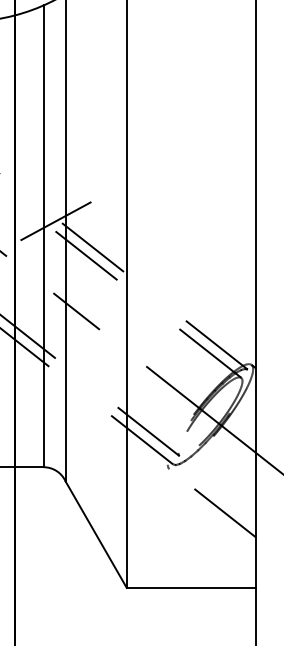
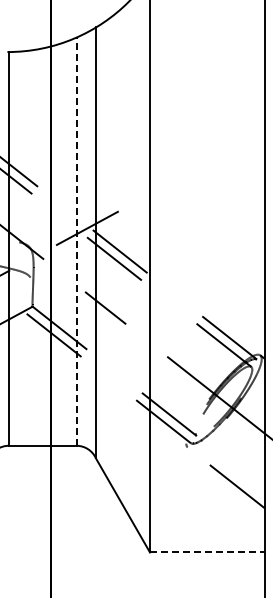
line: (43, 236) -> (76, 241), solid -> dashed
line: (191, 587) -> (207, 552), solid -> dashed

